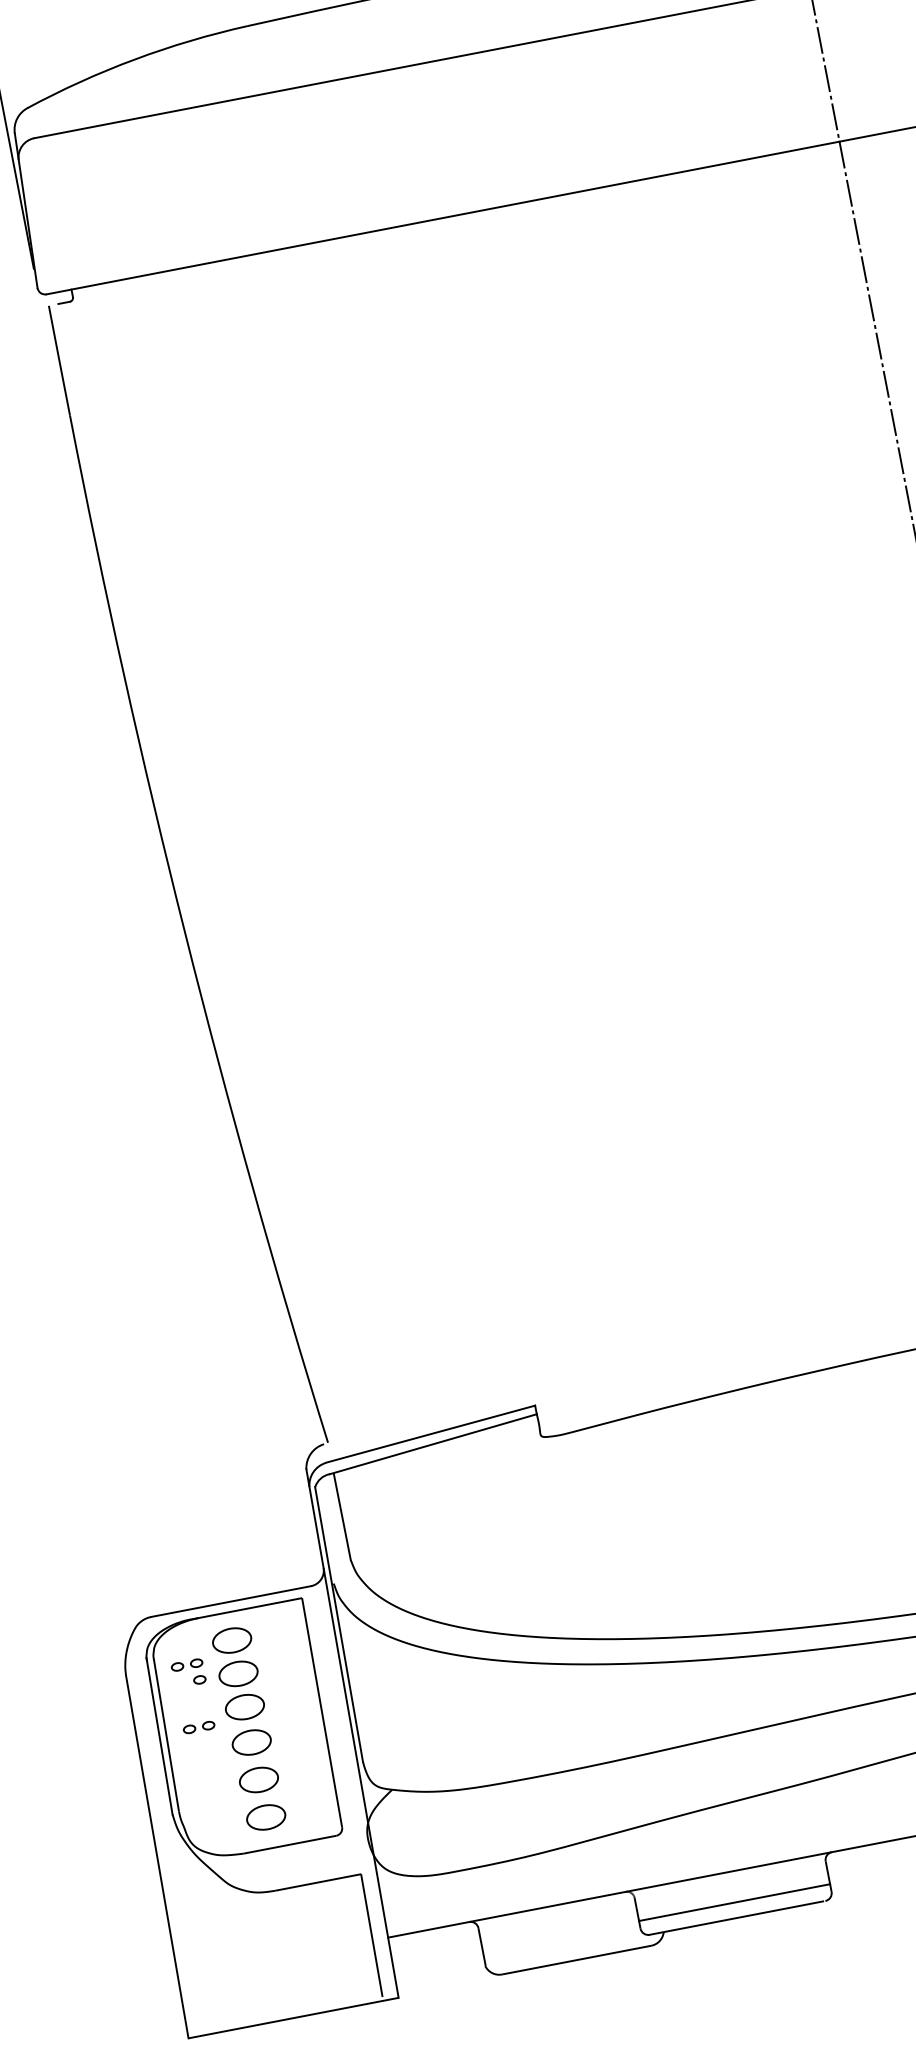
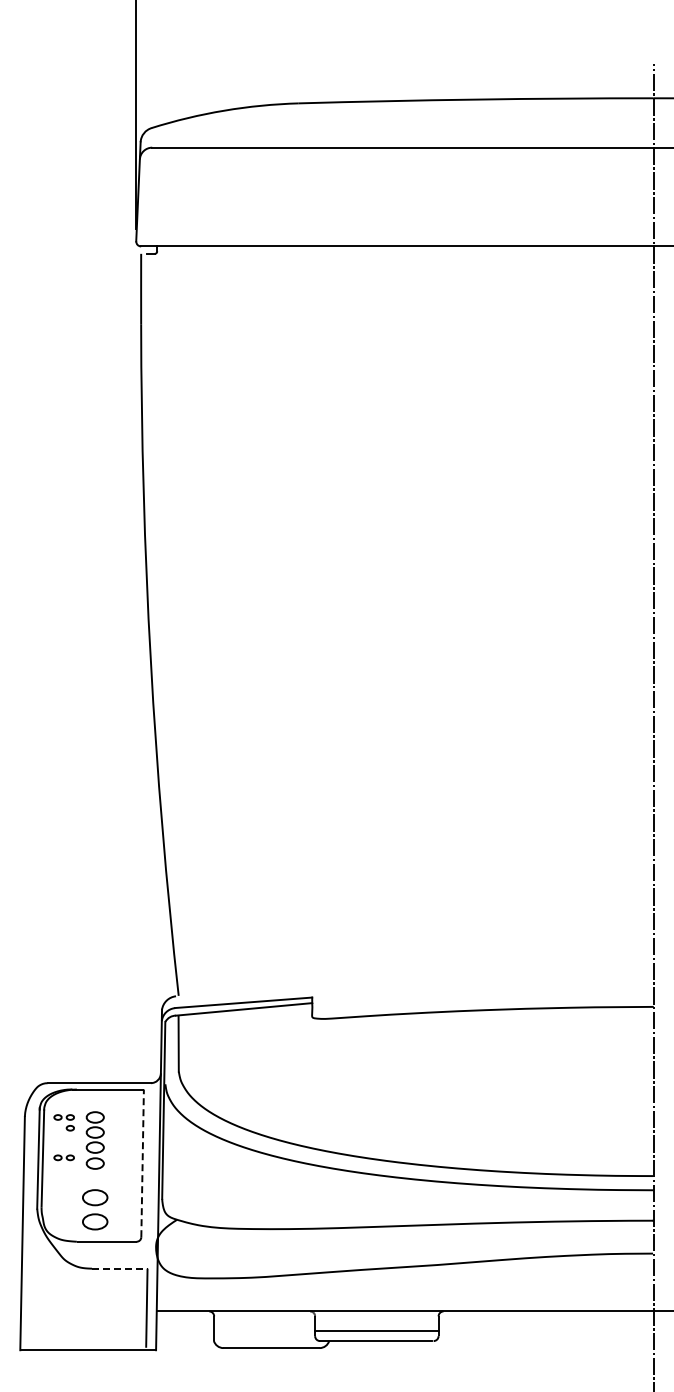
part: (242, 1691) -> (95, 1140), size x0.7
line: (321, 1712) -> (142, 1163), solid -> dashed
line: (317, 1882) -> (119, 1268), solid -> dashed

